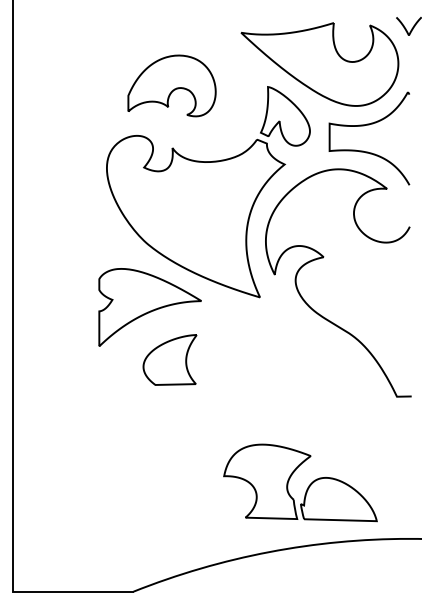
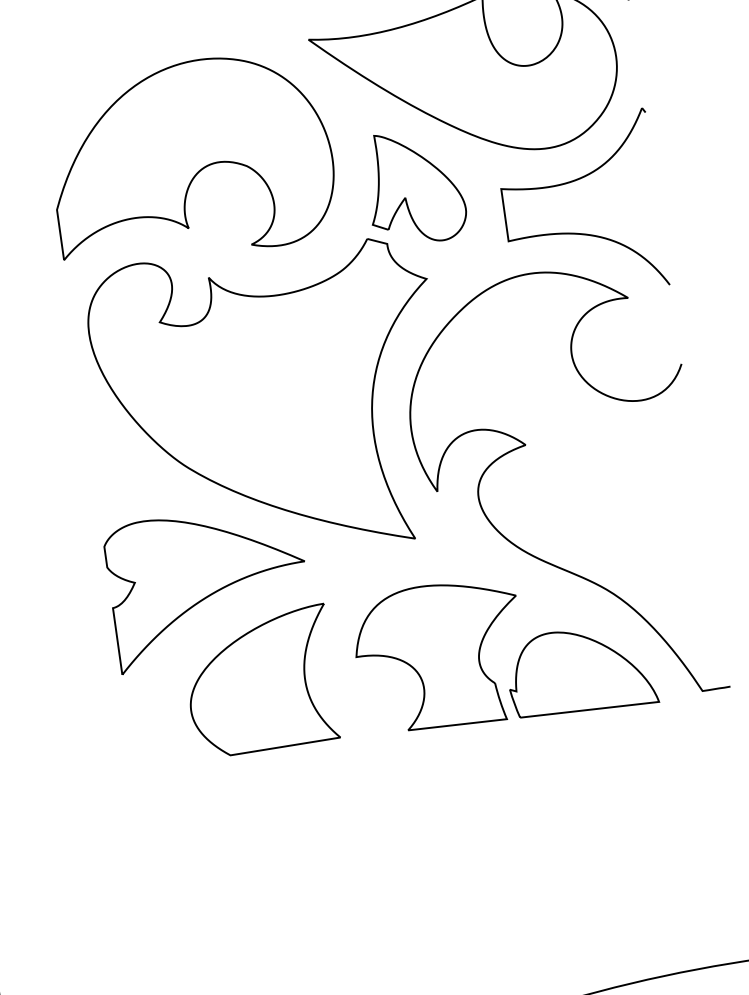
part: (171, 85) -> (189, 158), size x1.67
part: (169, 359) -> (259, 681), size x1.43
part: (308, 485) -> (519, 652), moved

